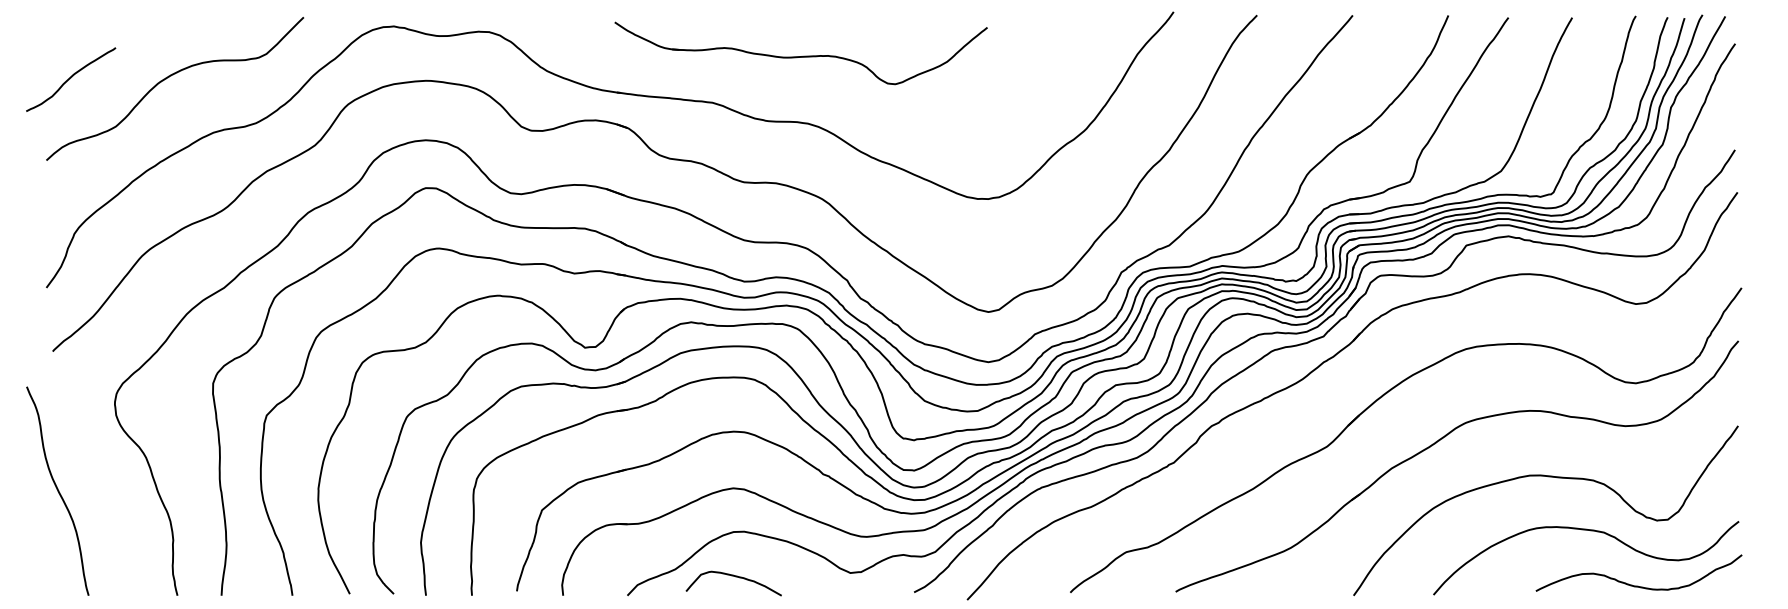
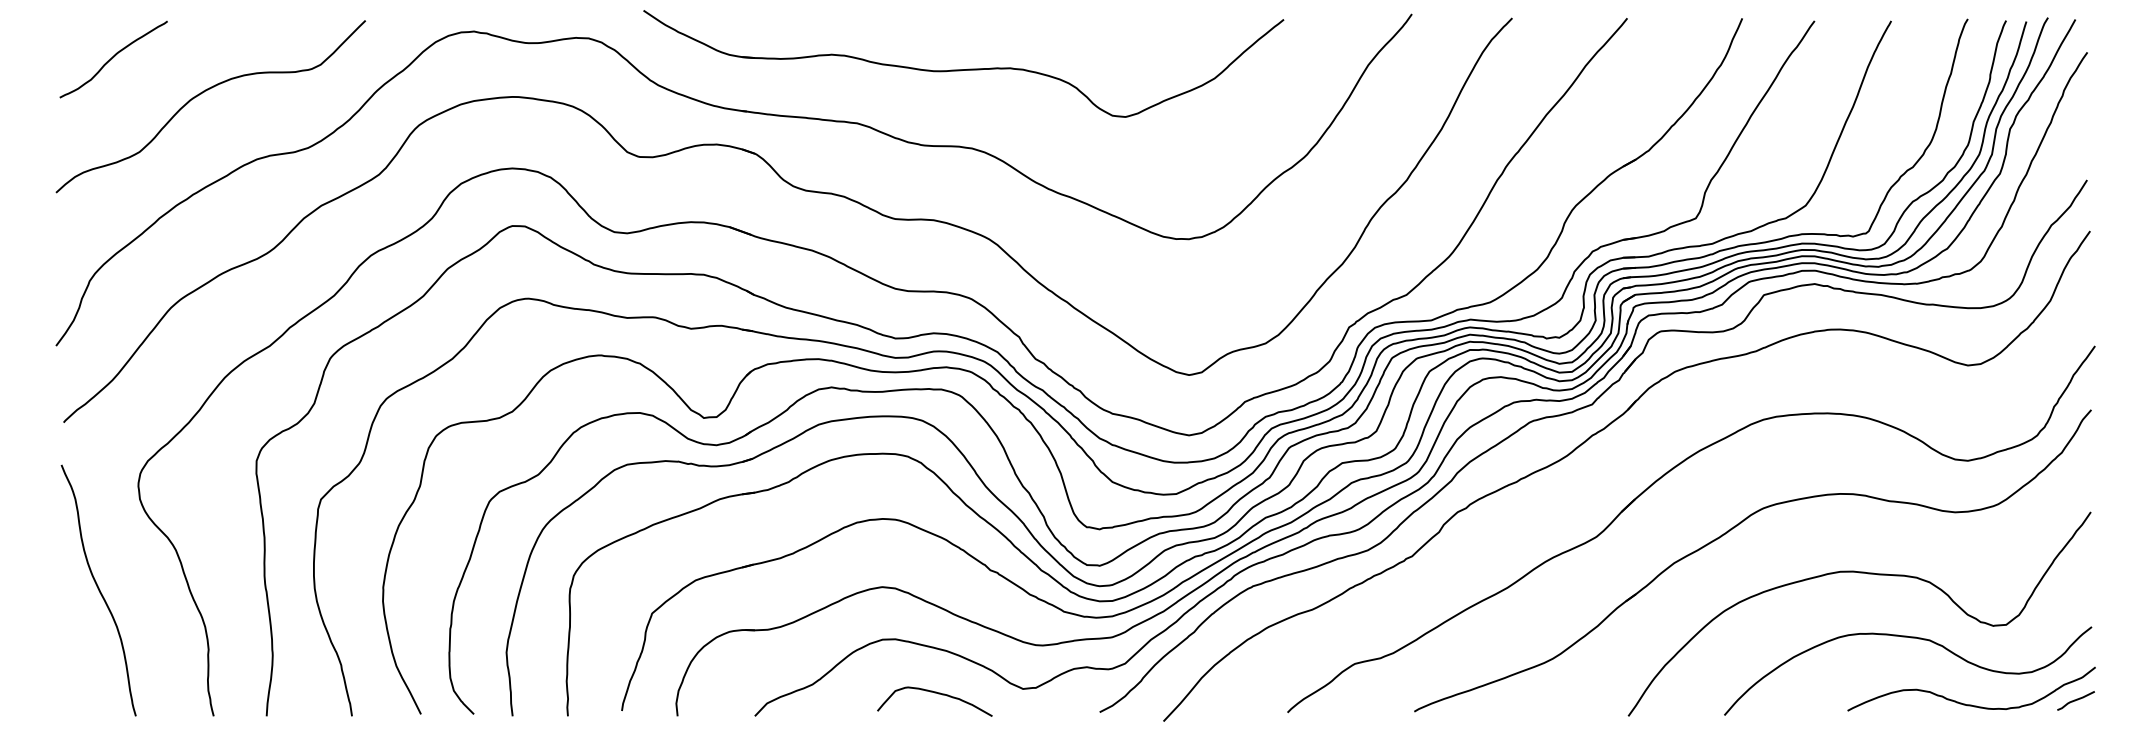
part: (800, 53) -> (963, 63), size x1.43
curve: (70, 78) -> (113, 58), moved
curve: (57, 491) -> (98, 590), moved
curve: (733, 576) -> (934, 693), moved
curve: (1725, 582) -> (2075, 700), added

